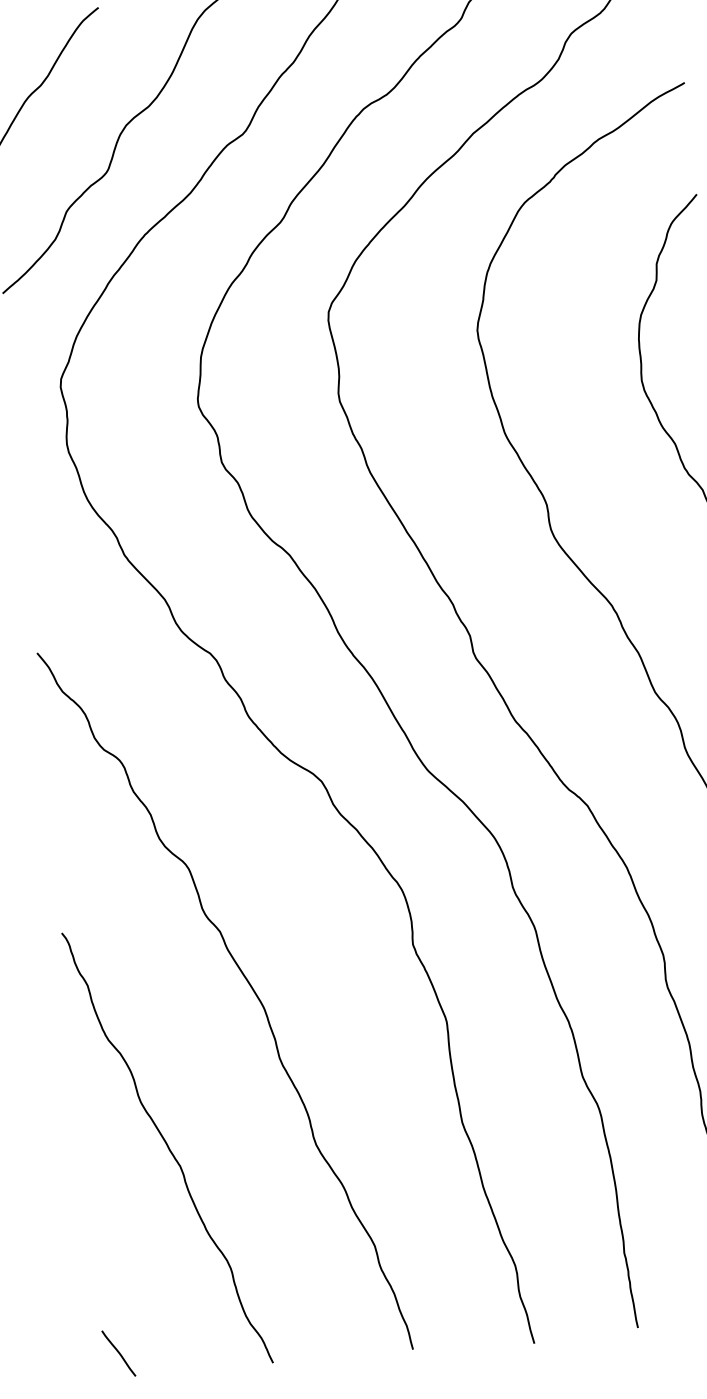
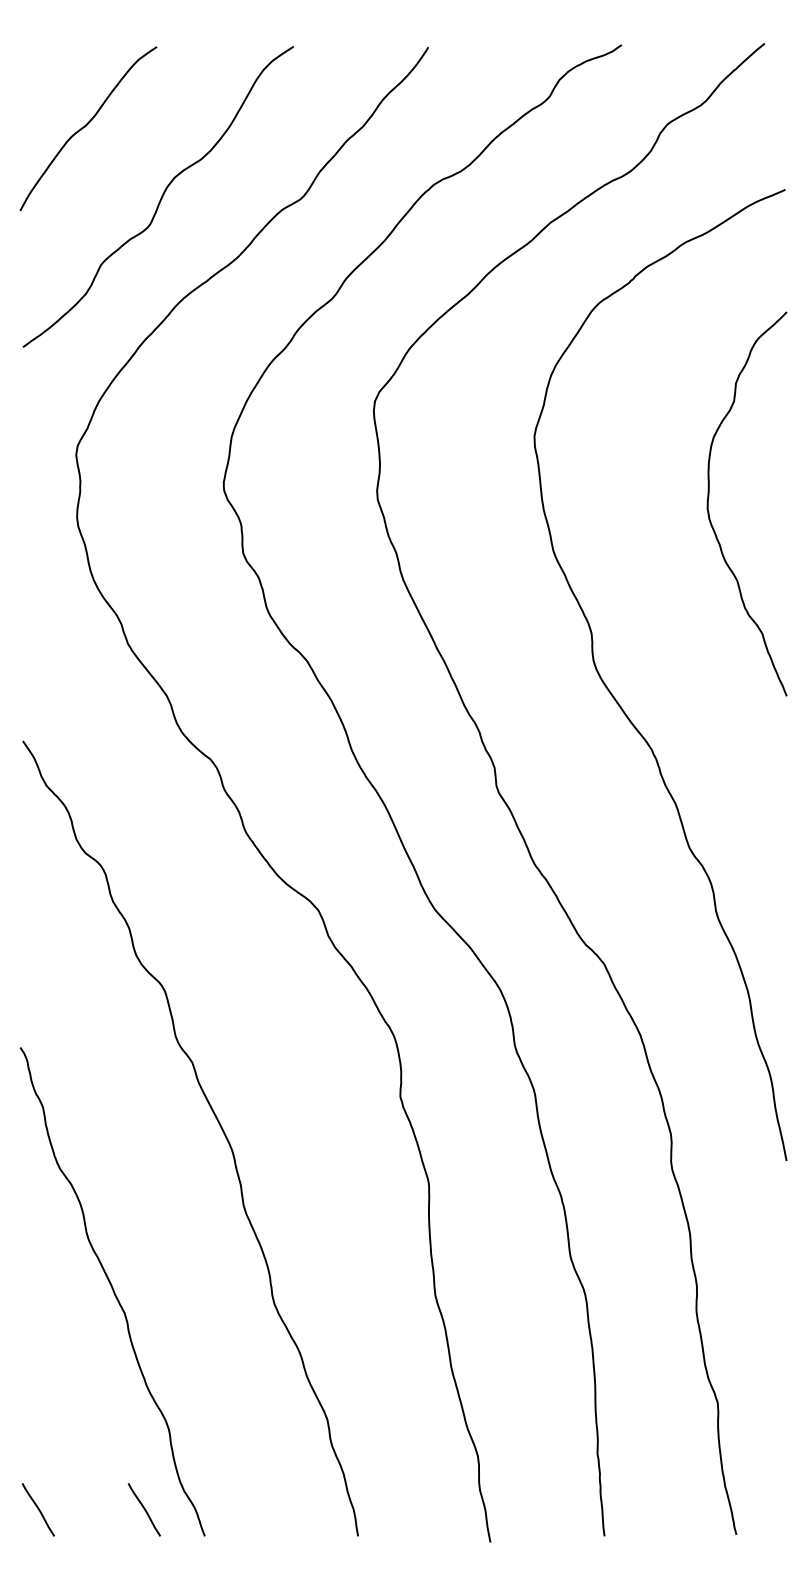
curve: (215, 1343) -> (144, 1509), added

